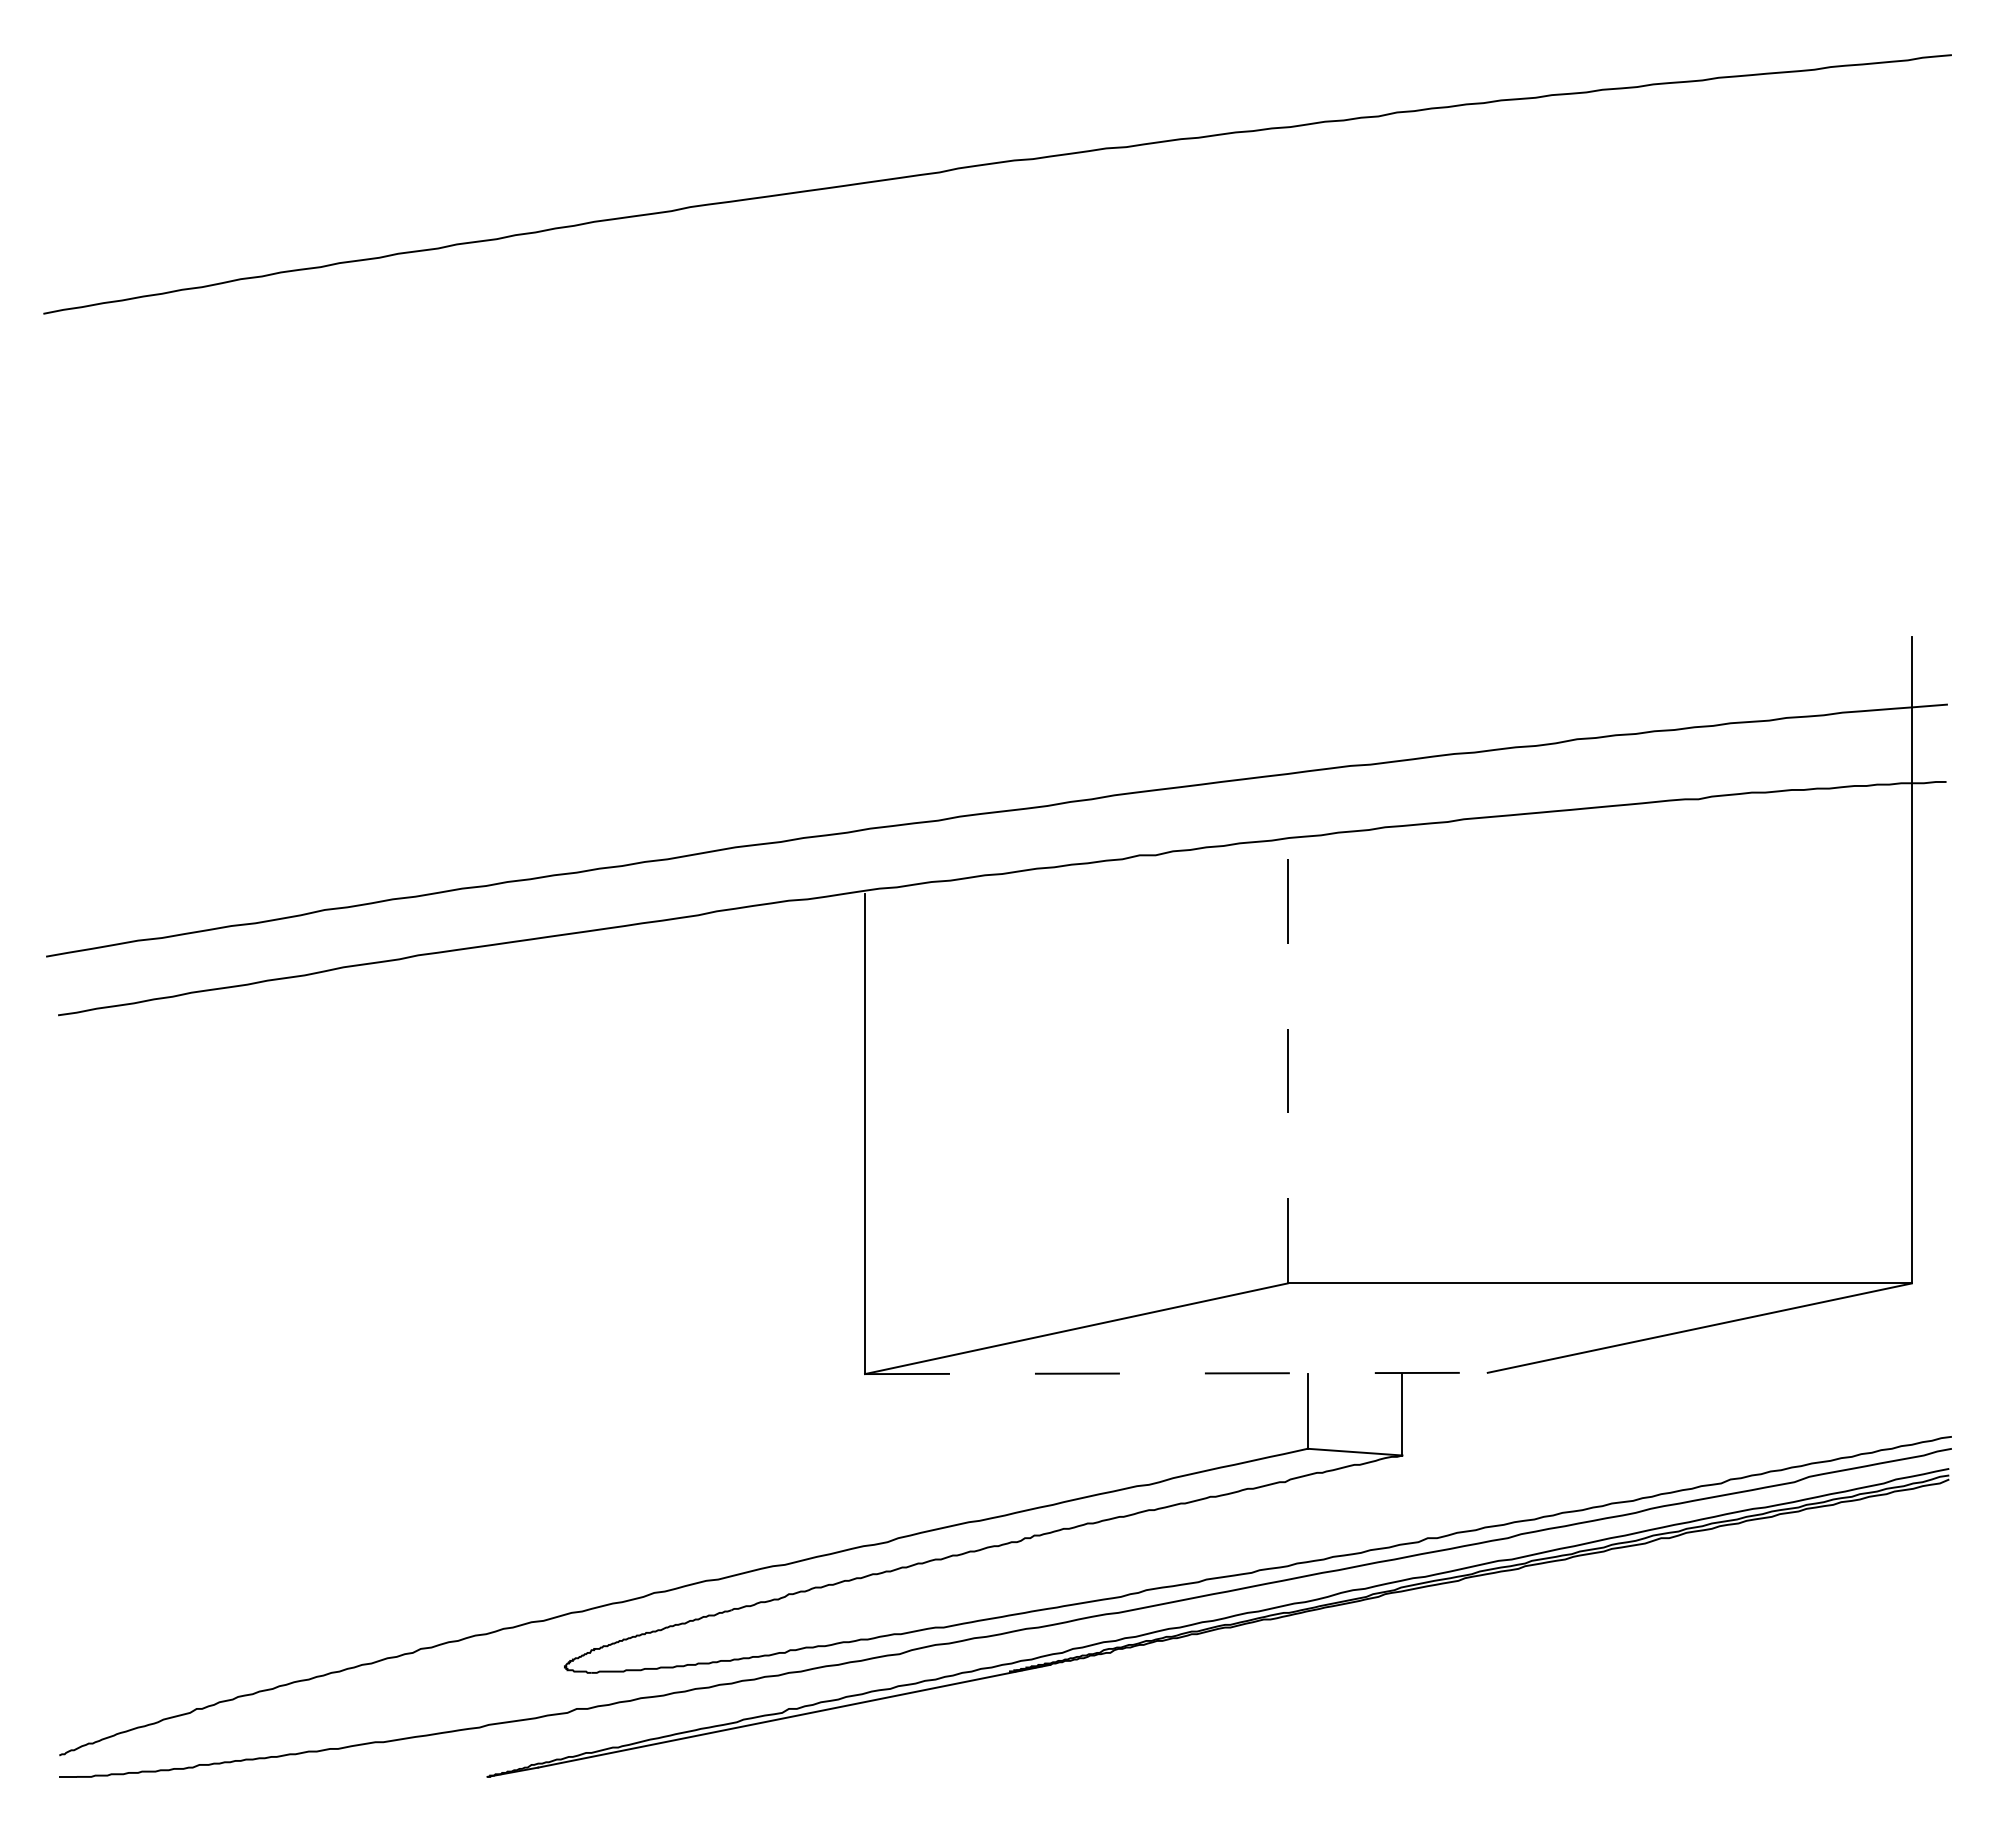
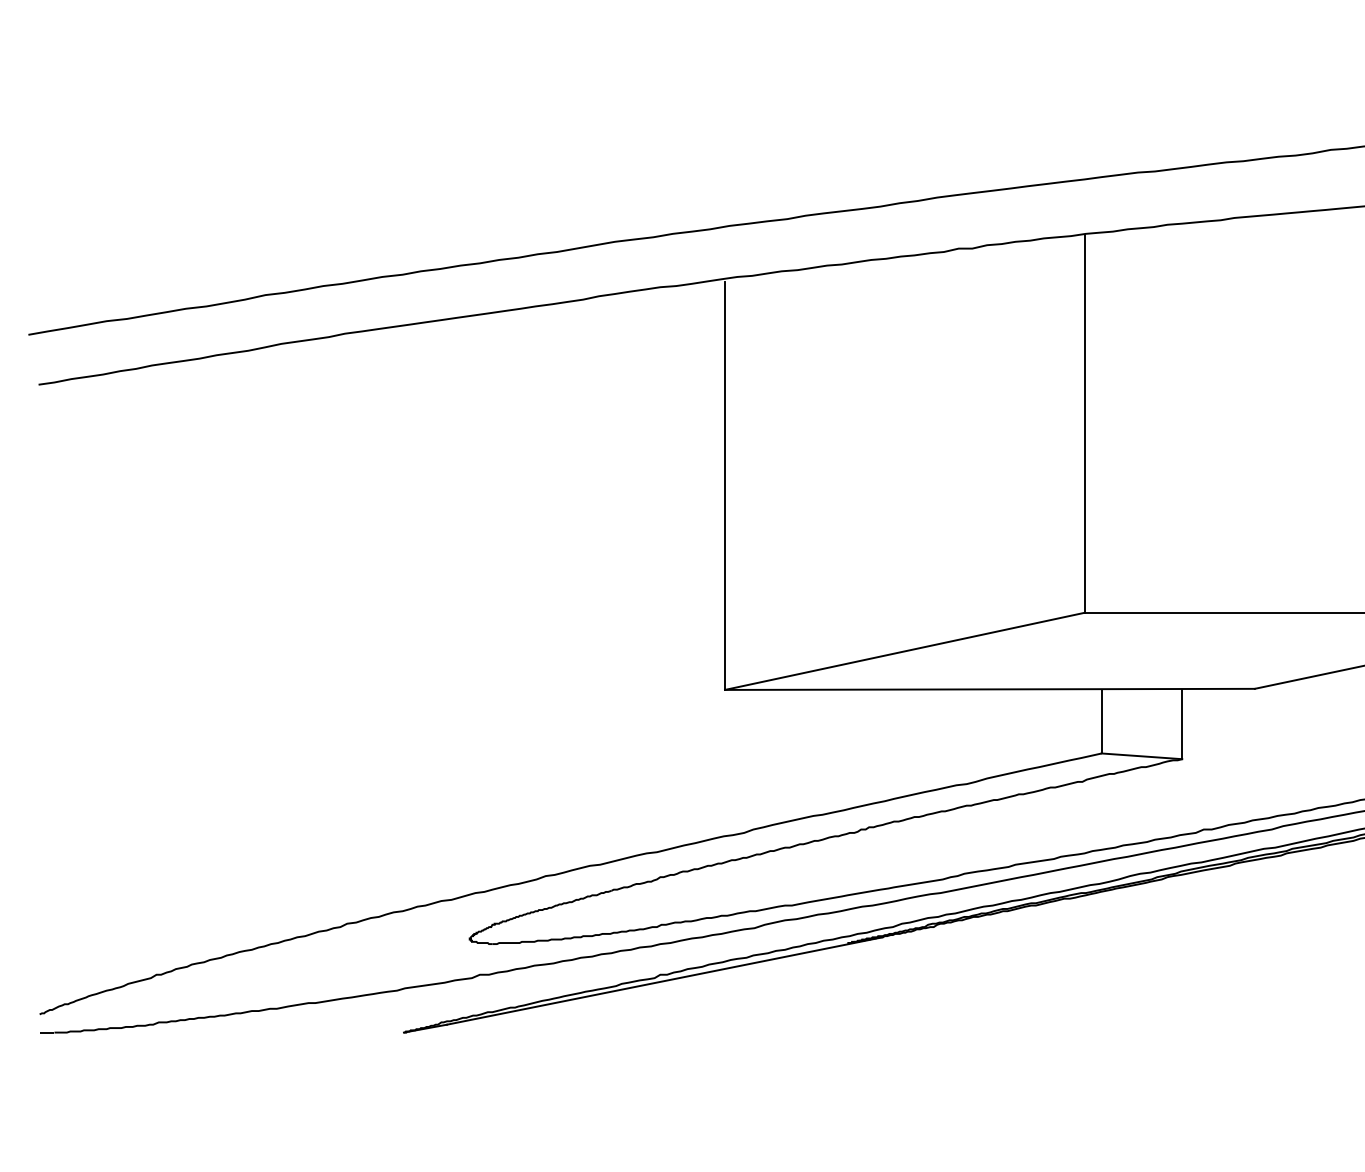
line: (1287, 1060) -> (1084, 423), dashed -> solid
line: (1176, 1373) -> (990, 689), dashed -> solid

